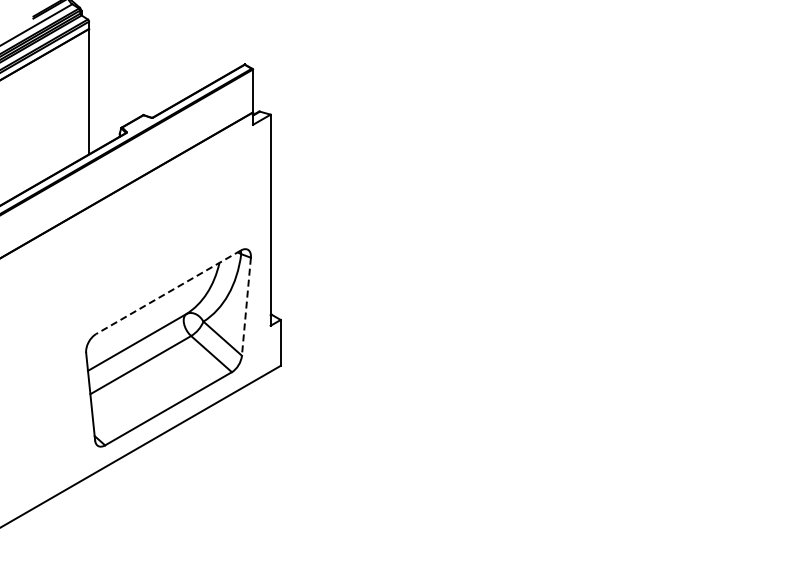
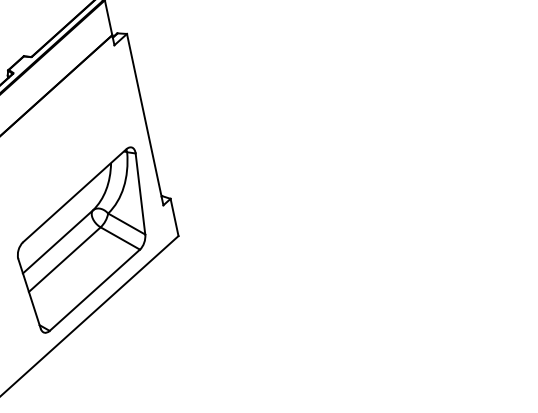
line: (168, 292) -> (74, 195), dashed -> solid
line: (246, 307) -> (140, 194), dashed -> solid

